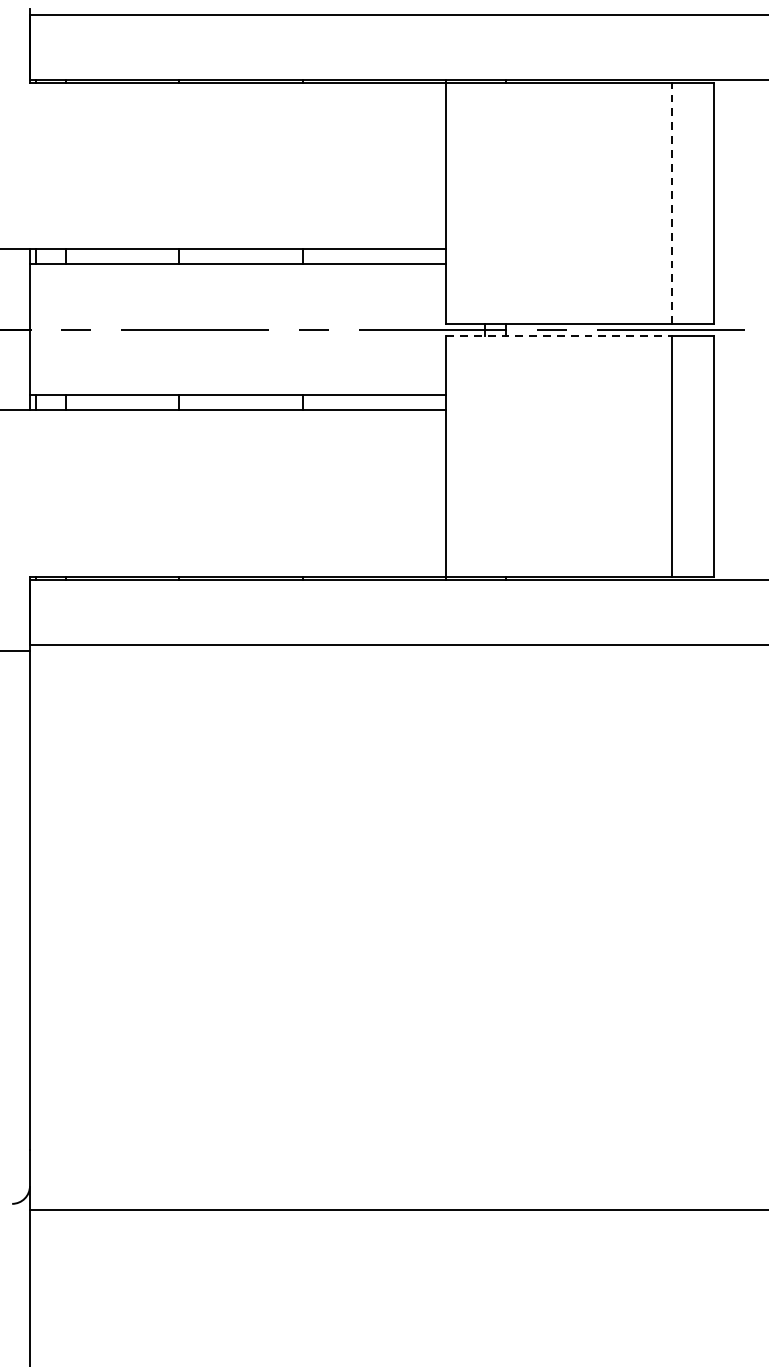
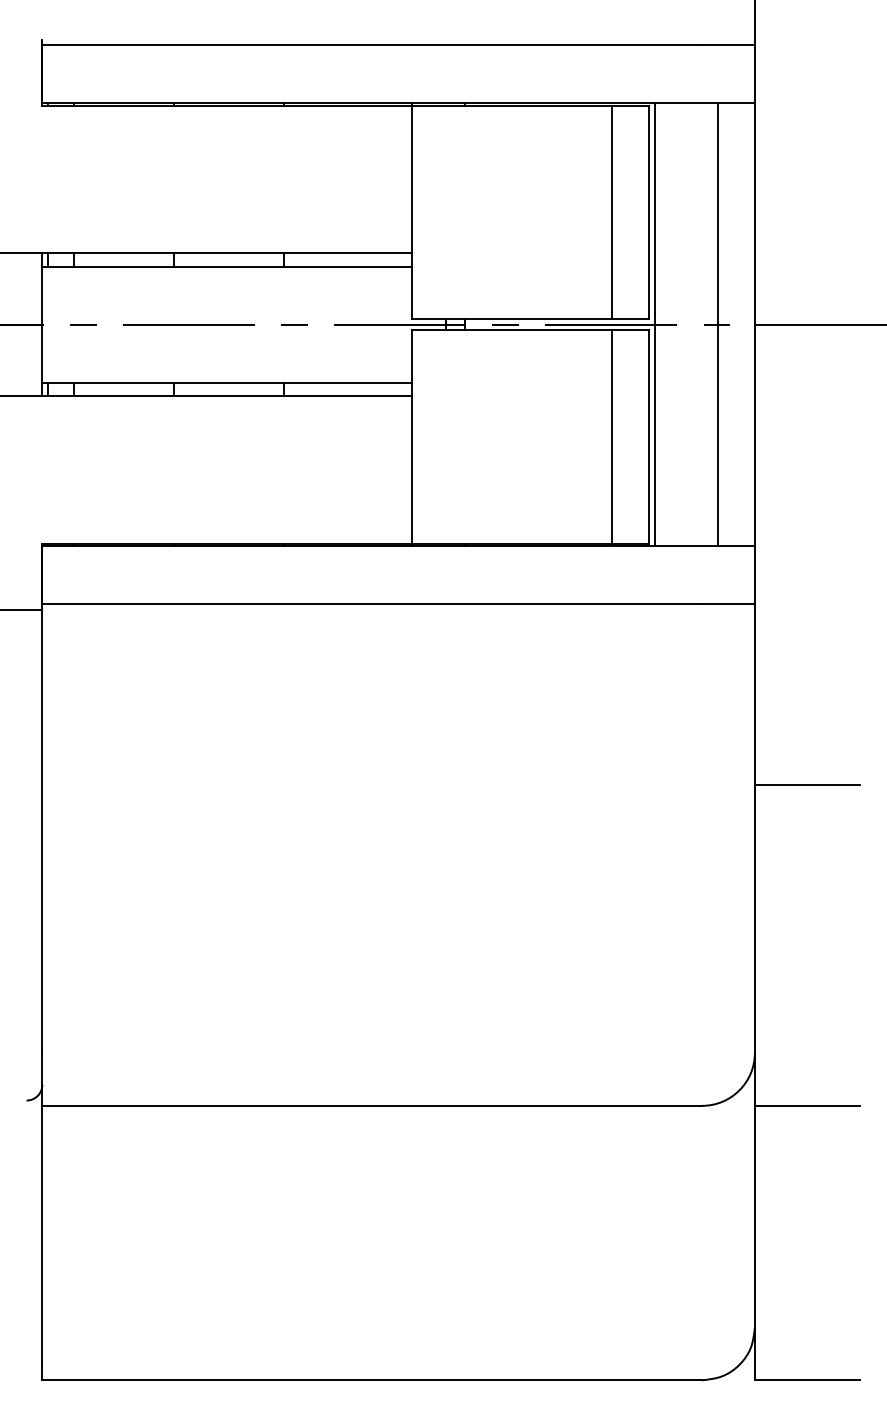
line: (672, 203) -> (612, 212), dashed -> solid
line: (719, 329) -> (654, 324), added
line: (559, 336) -> (512, 330), dashed -> solid

